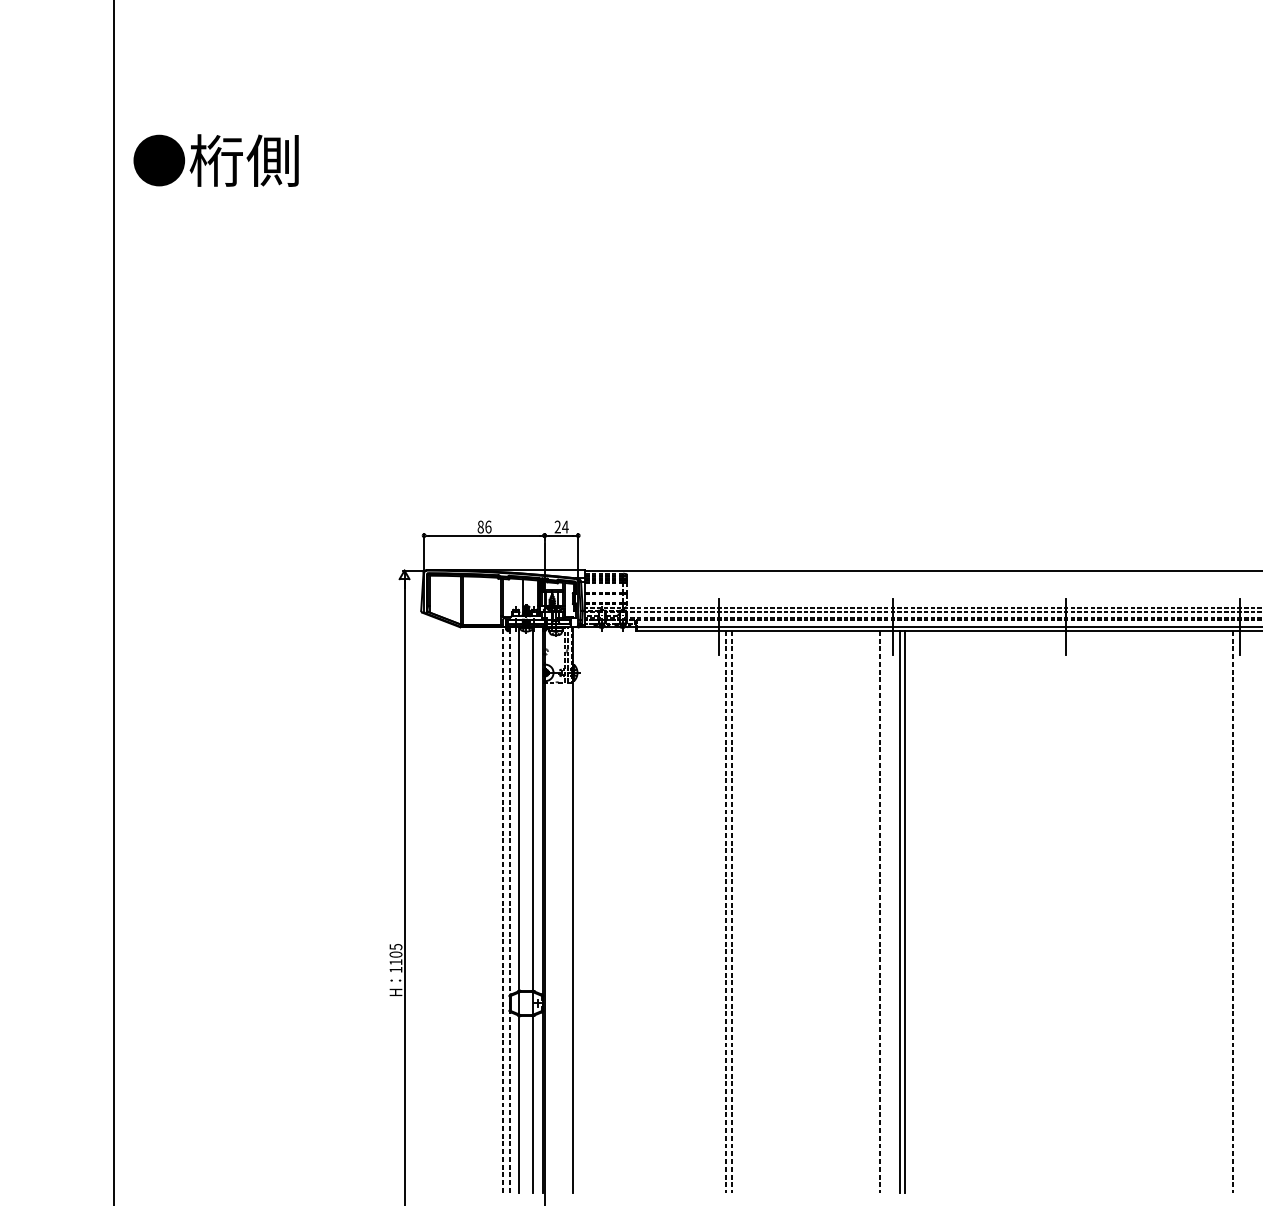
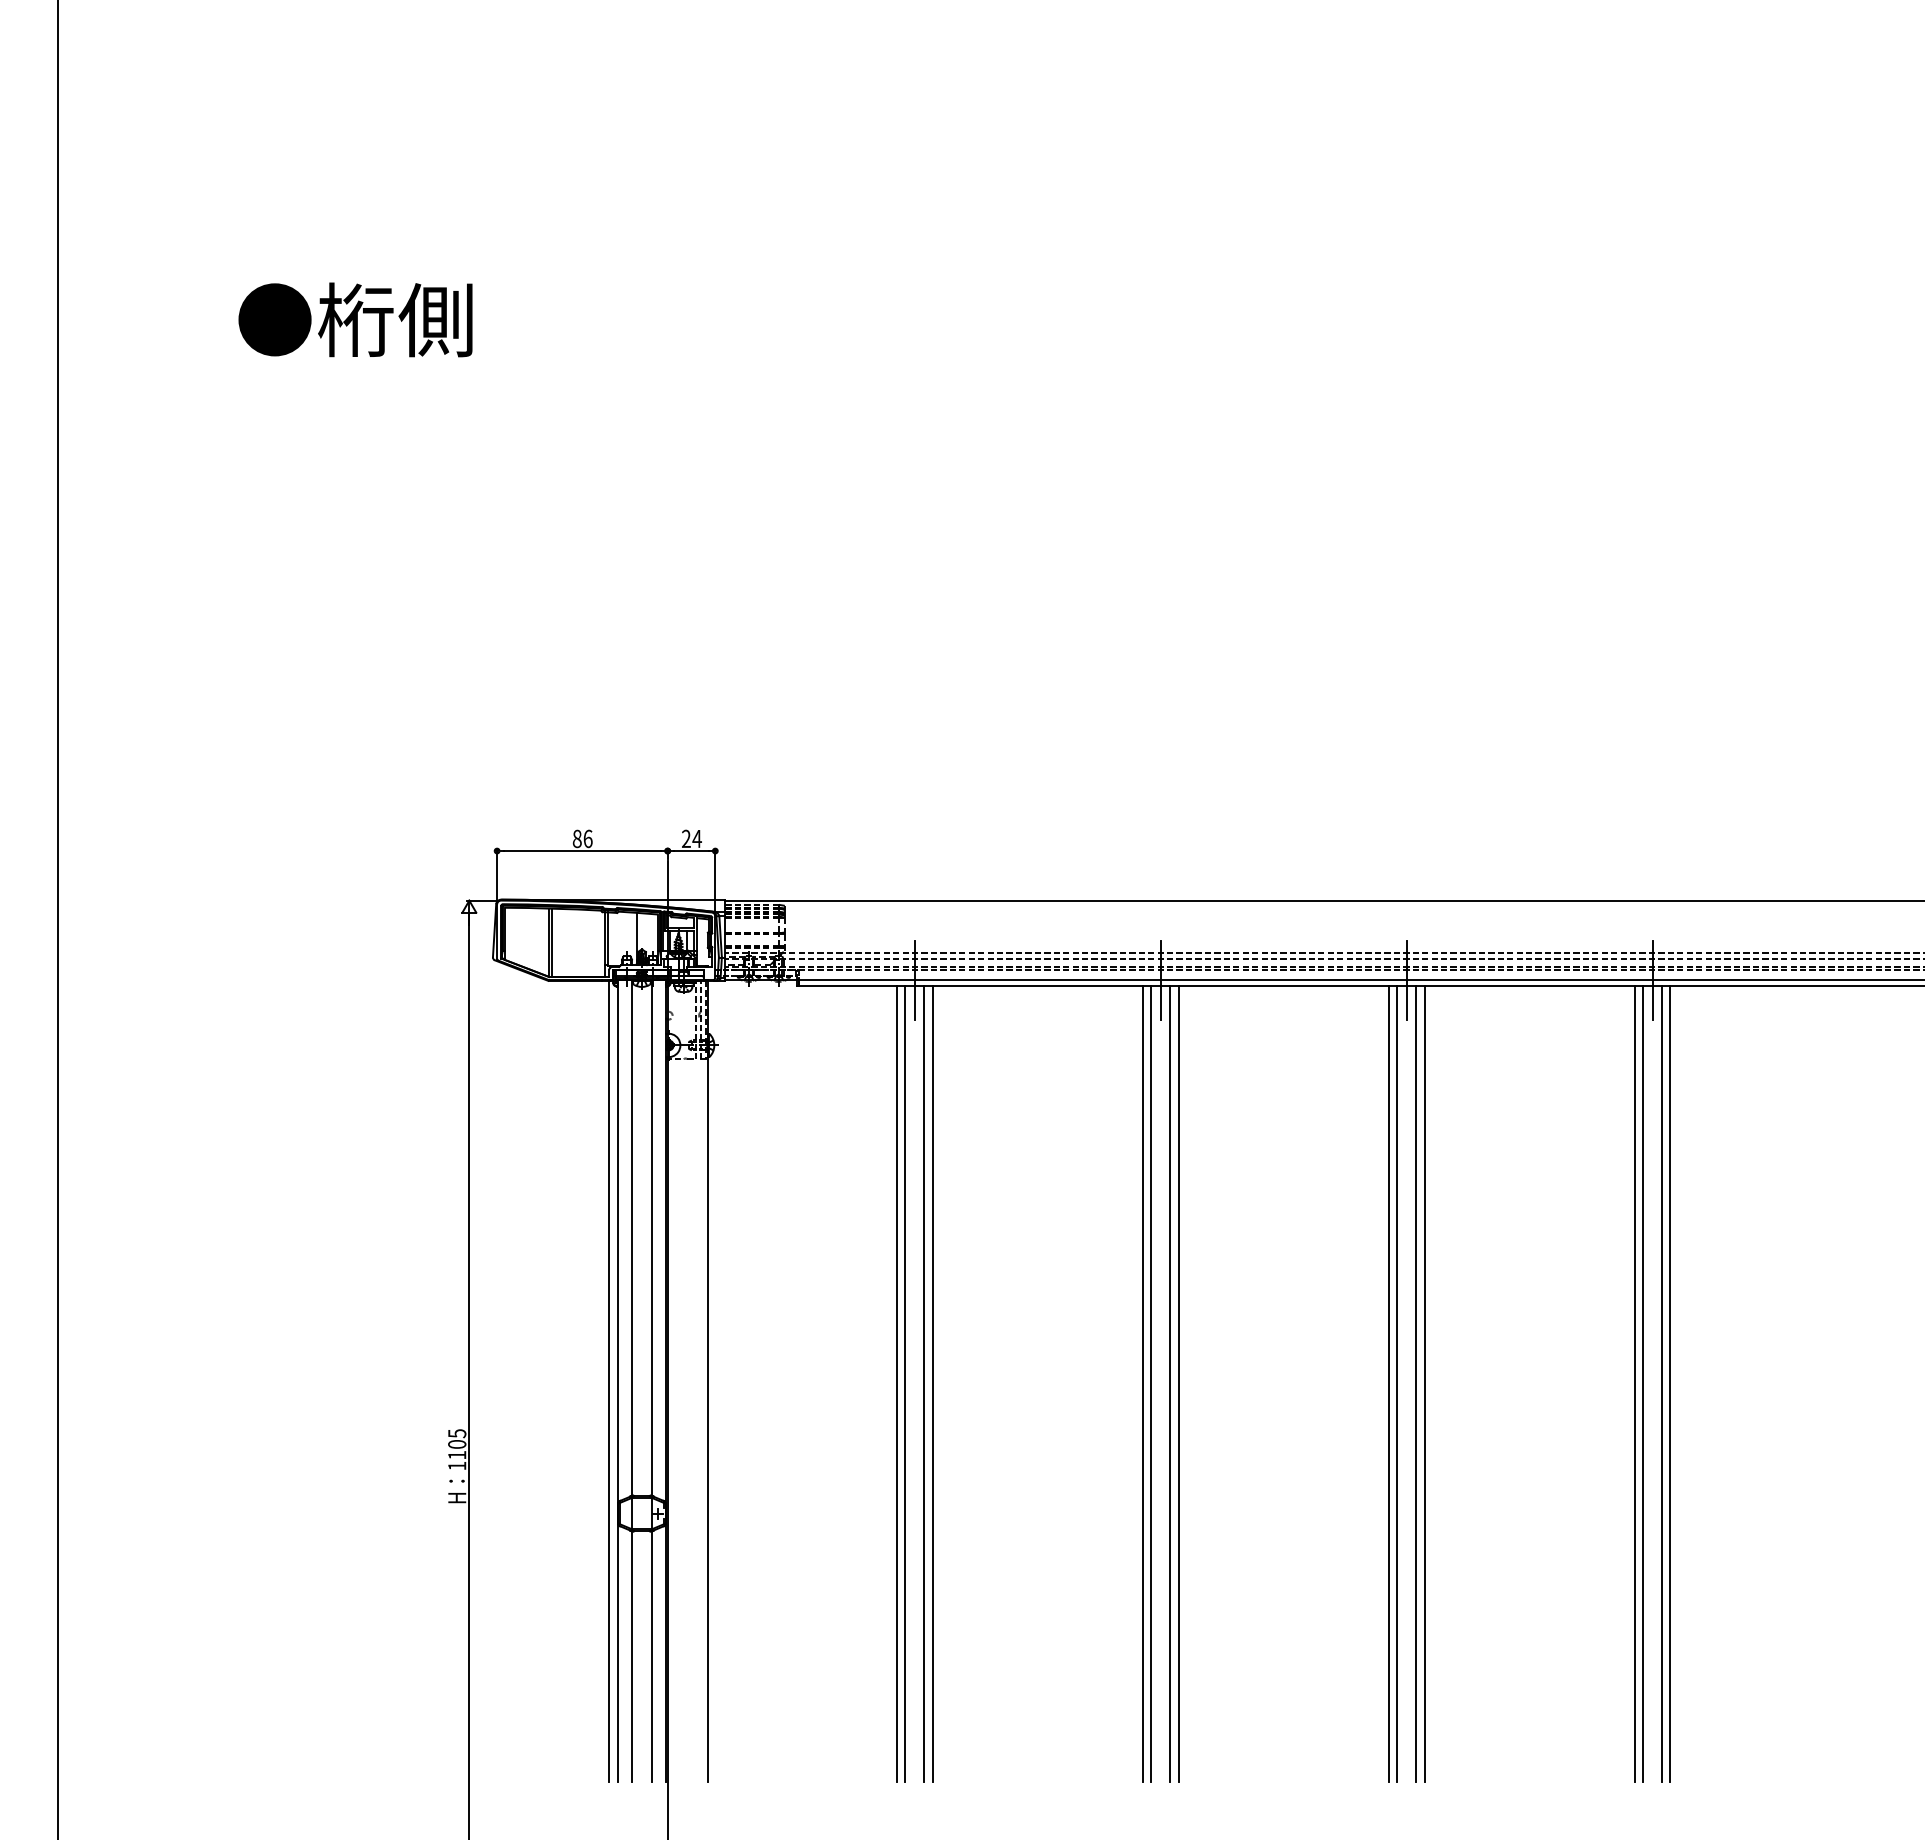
text: (216, 160) -> (355, 319), moved
line: (503, 909) -> (609, 1380), dashed -> solid
line: (509, 909) -> (618, 1380), dashed -> solid
line: (706, 911) -> (896, 1383), added
line: (711, 911) -> (904, 1383), added
line: (725, 911) -> (924, 1383), dashed -> solid
line: (731, 911) -> (932, 1383), dashed -> solid
line: (879, 911) -> (1142, 1383), dashed -> solid
line: (885, 911) -> (1150, 1383), added
line: (1053, 911) -> (1388, 1383), added
line: (1059, 911) -> (1396, 1383), added
line: (1073, 911) -> (1416, 1383), added
line: (1078, 911) -> (1424, 1383), added
line: (1227, 911) -> (1634, 1383), added
line: (1232, 911) -> (1642, 1383), dashed -> solid
line: (1247, 911) -> (1662, 1383), added
line: (1252, 911) -> (1670, 1383), added

